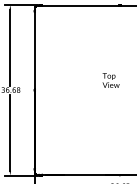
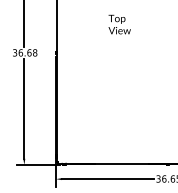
text: (110, 80) -> (118, 24), moved

